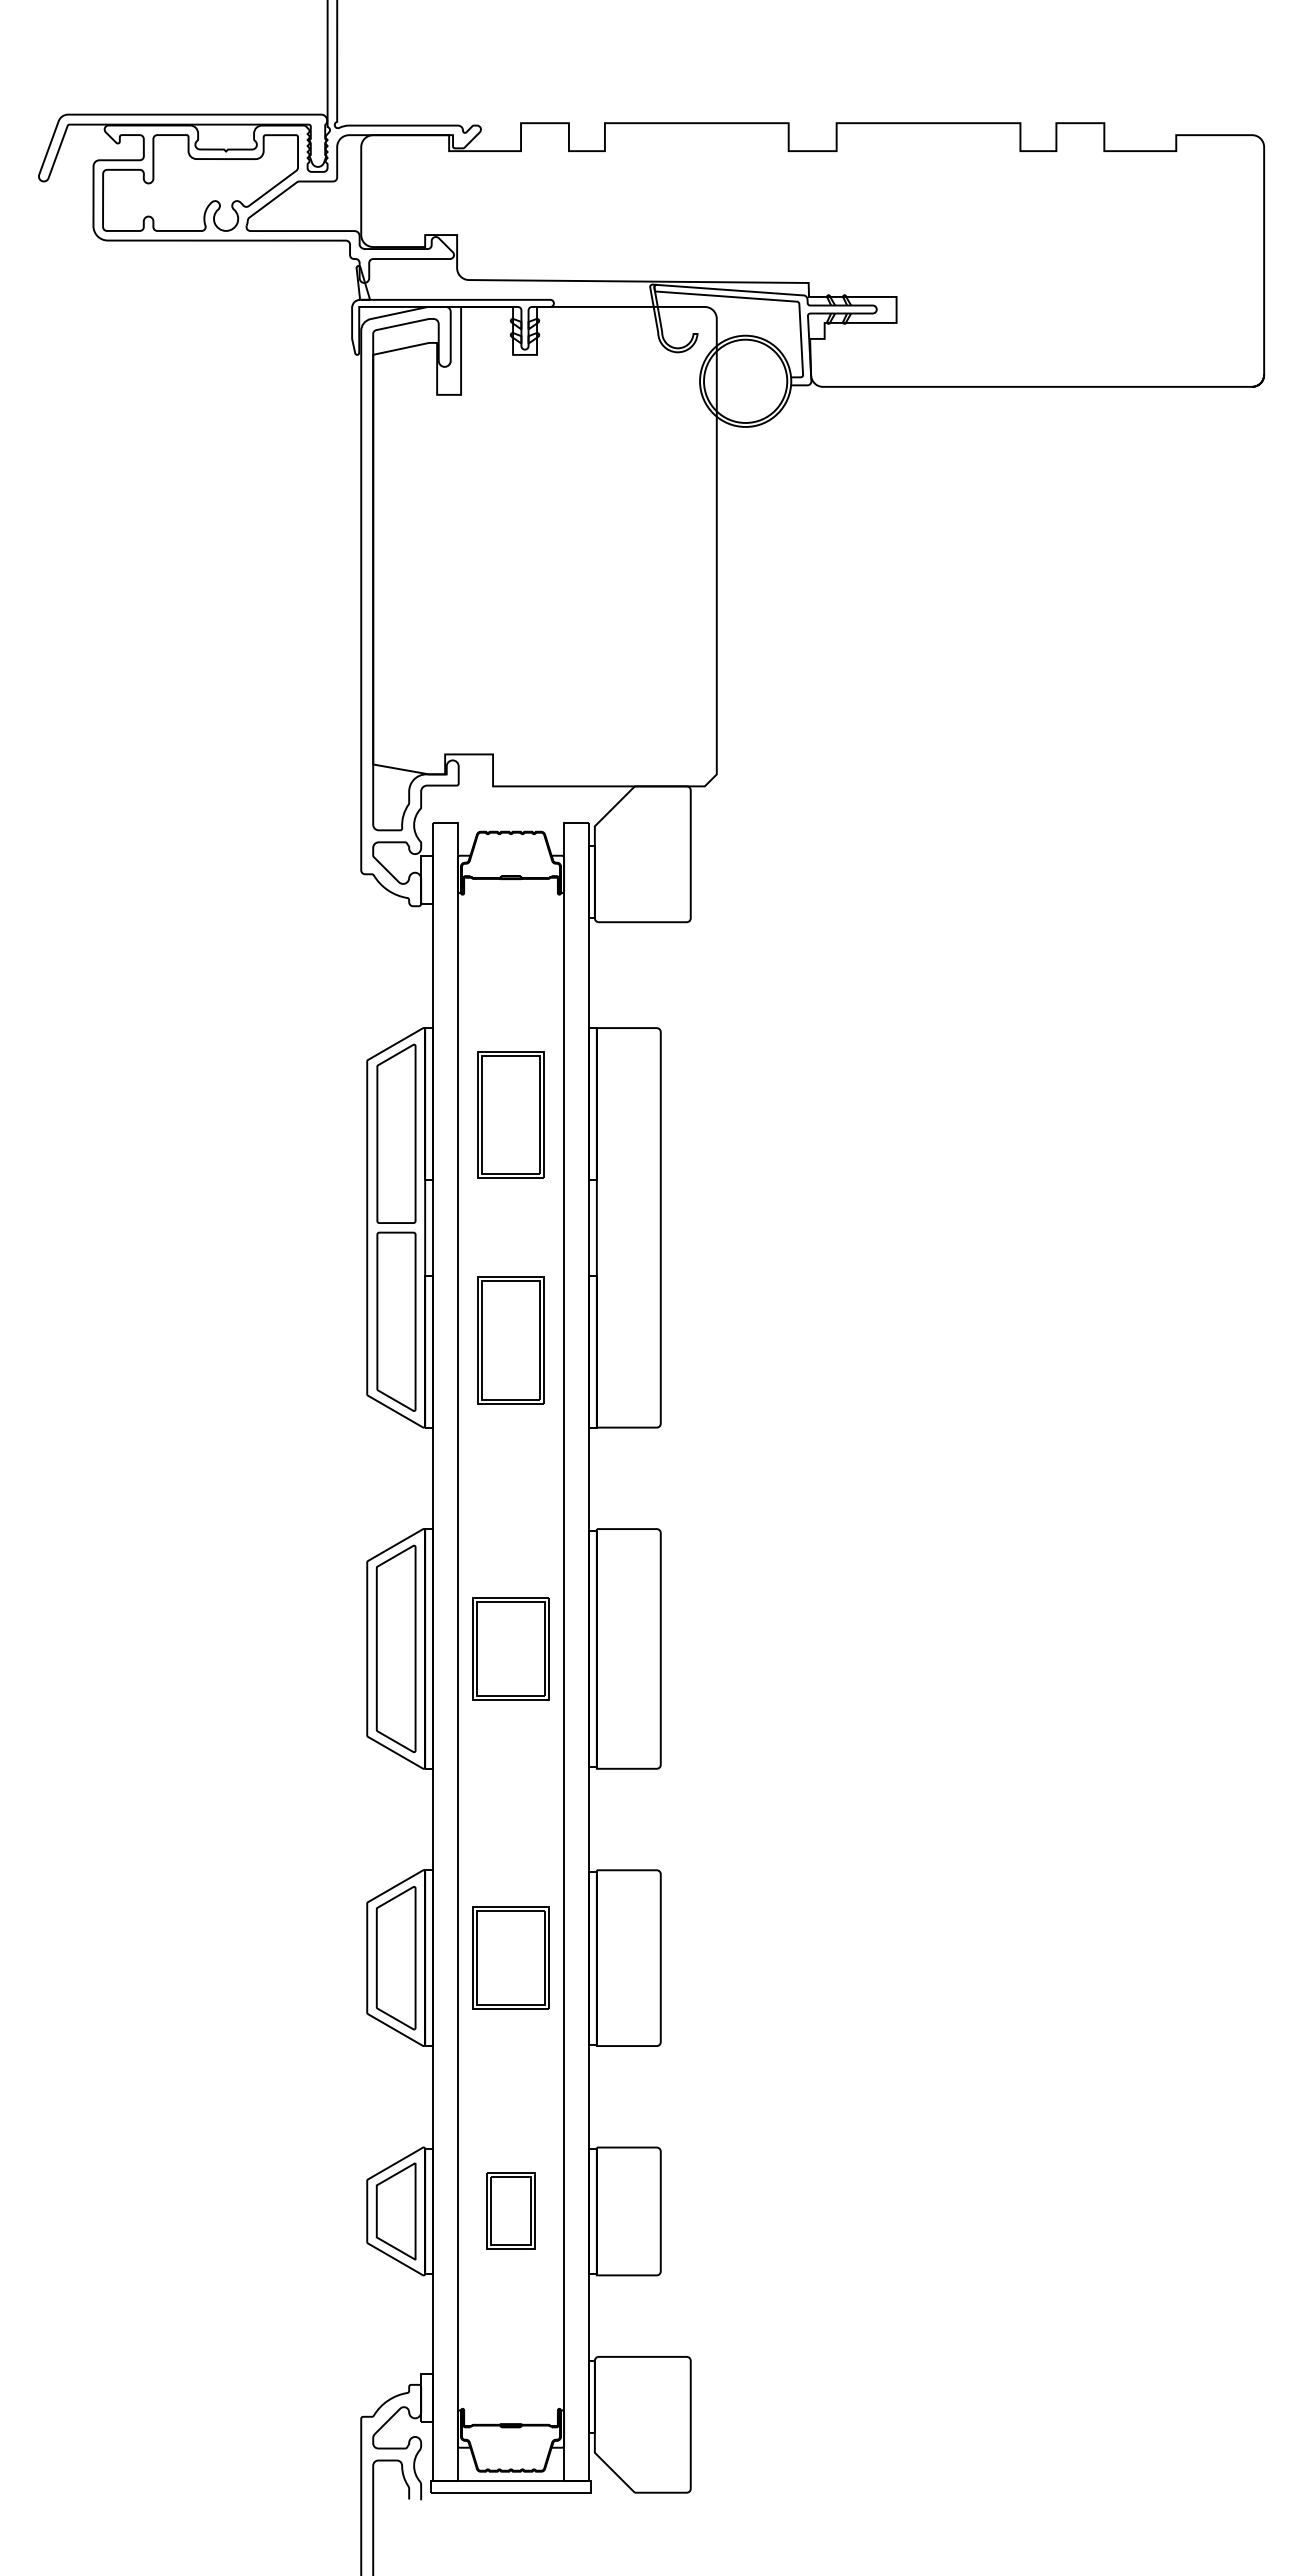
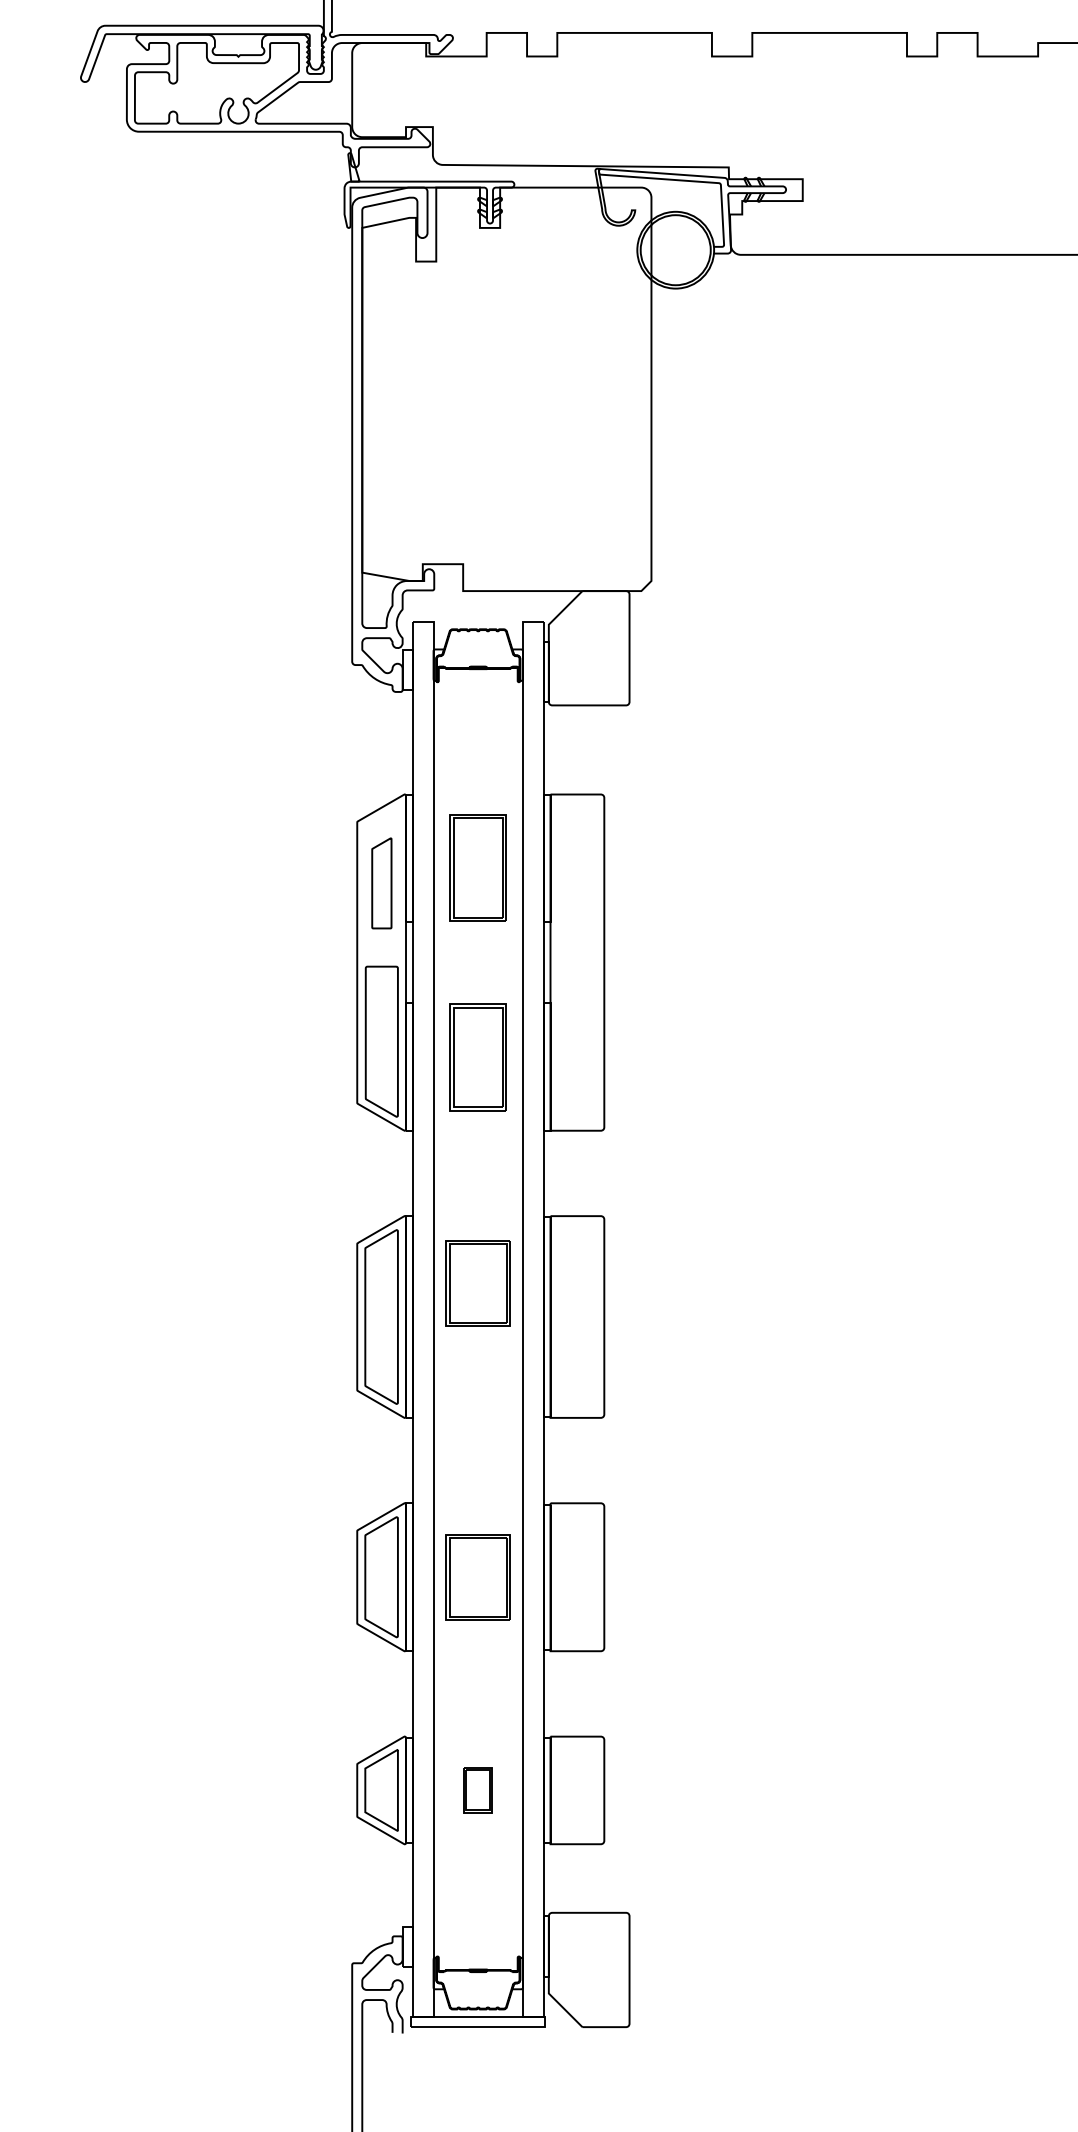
part: (396, 1133) -> (381, 883), size x0.6
part: (510, 1648) -> (477, 1282), moved
part: (510, 2210) -> (477, 1789), size x0.7

